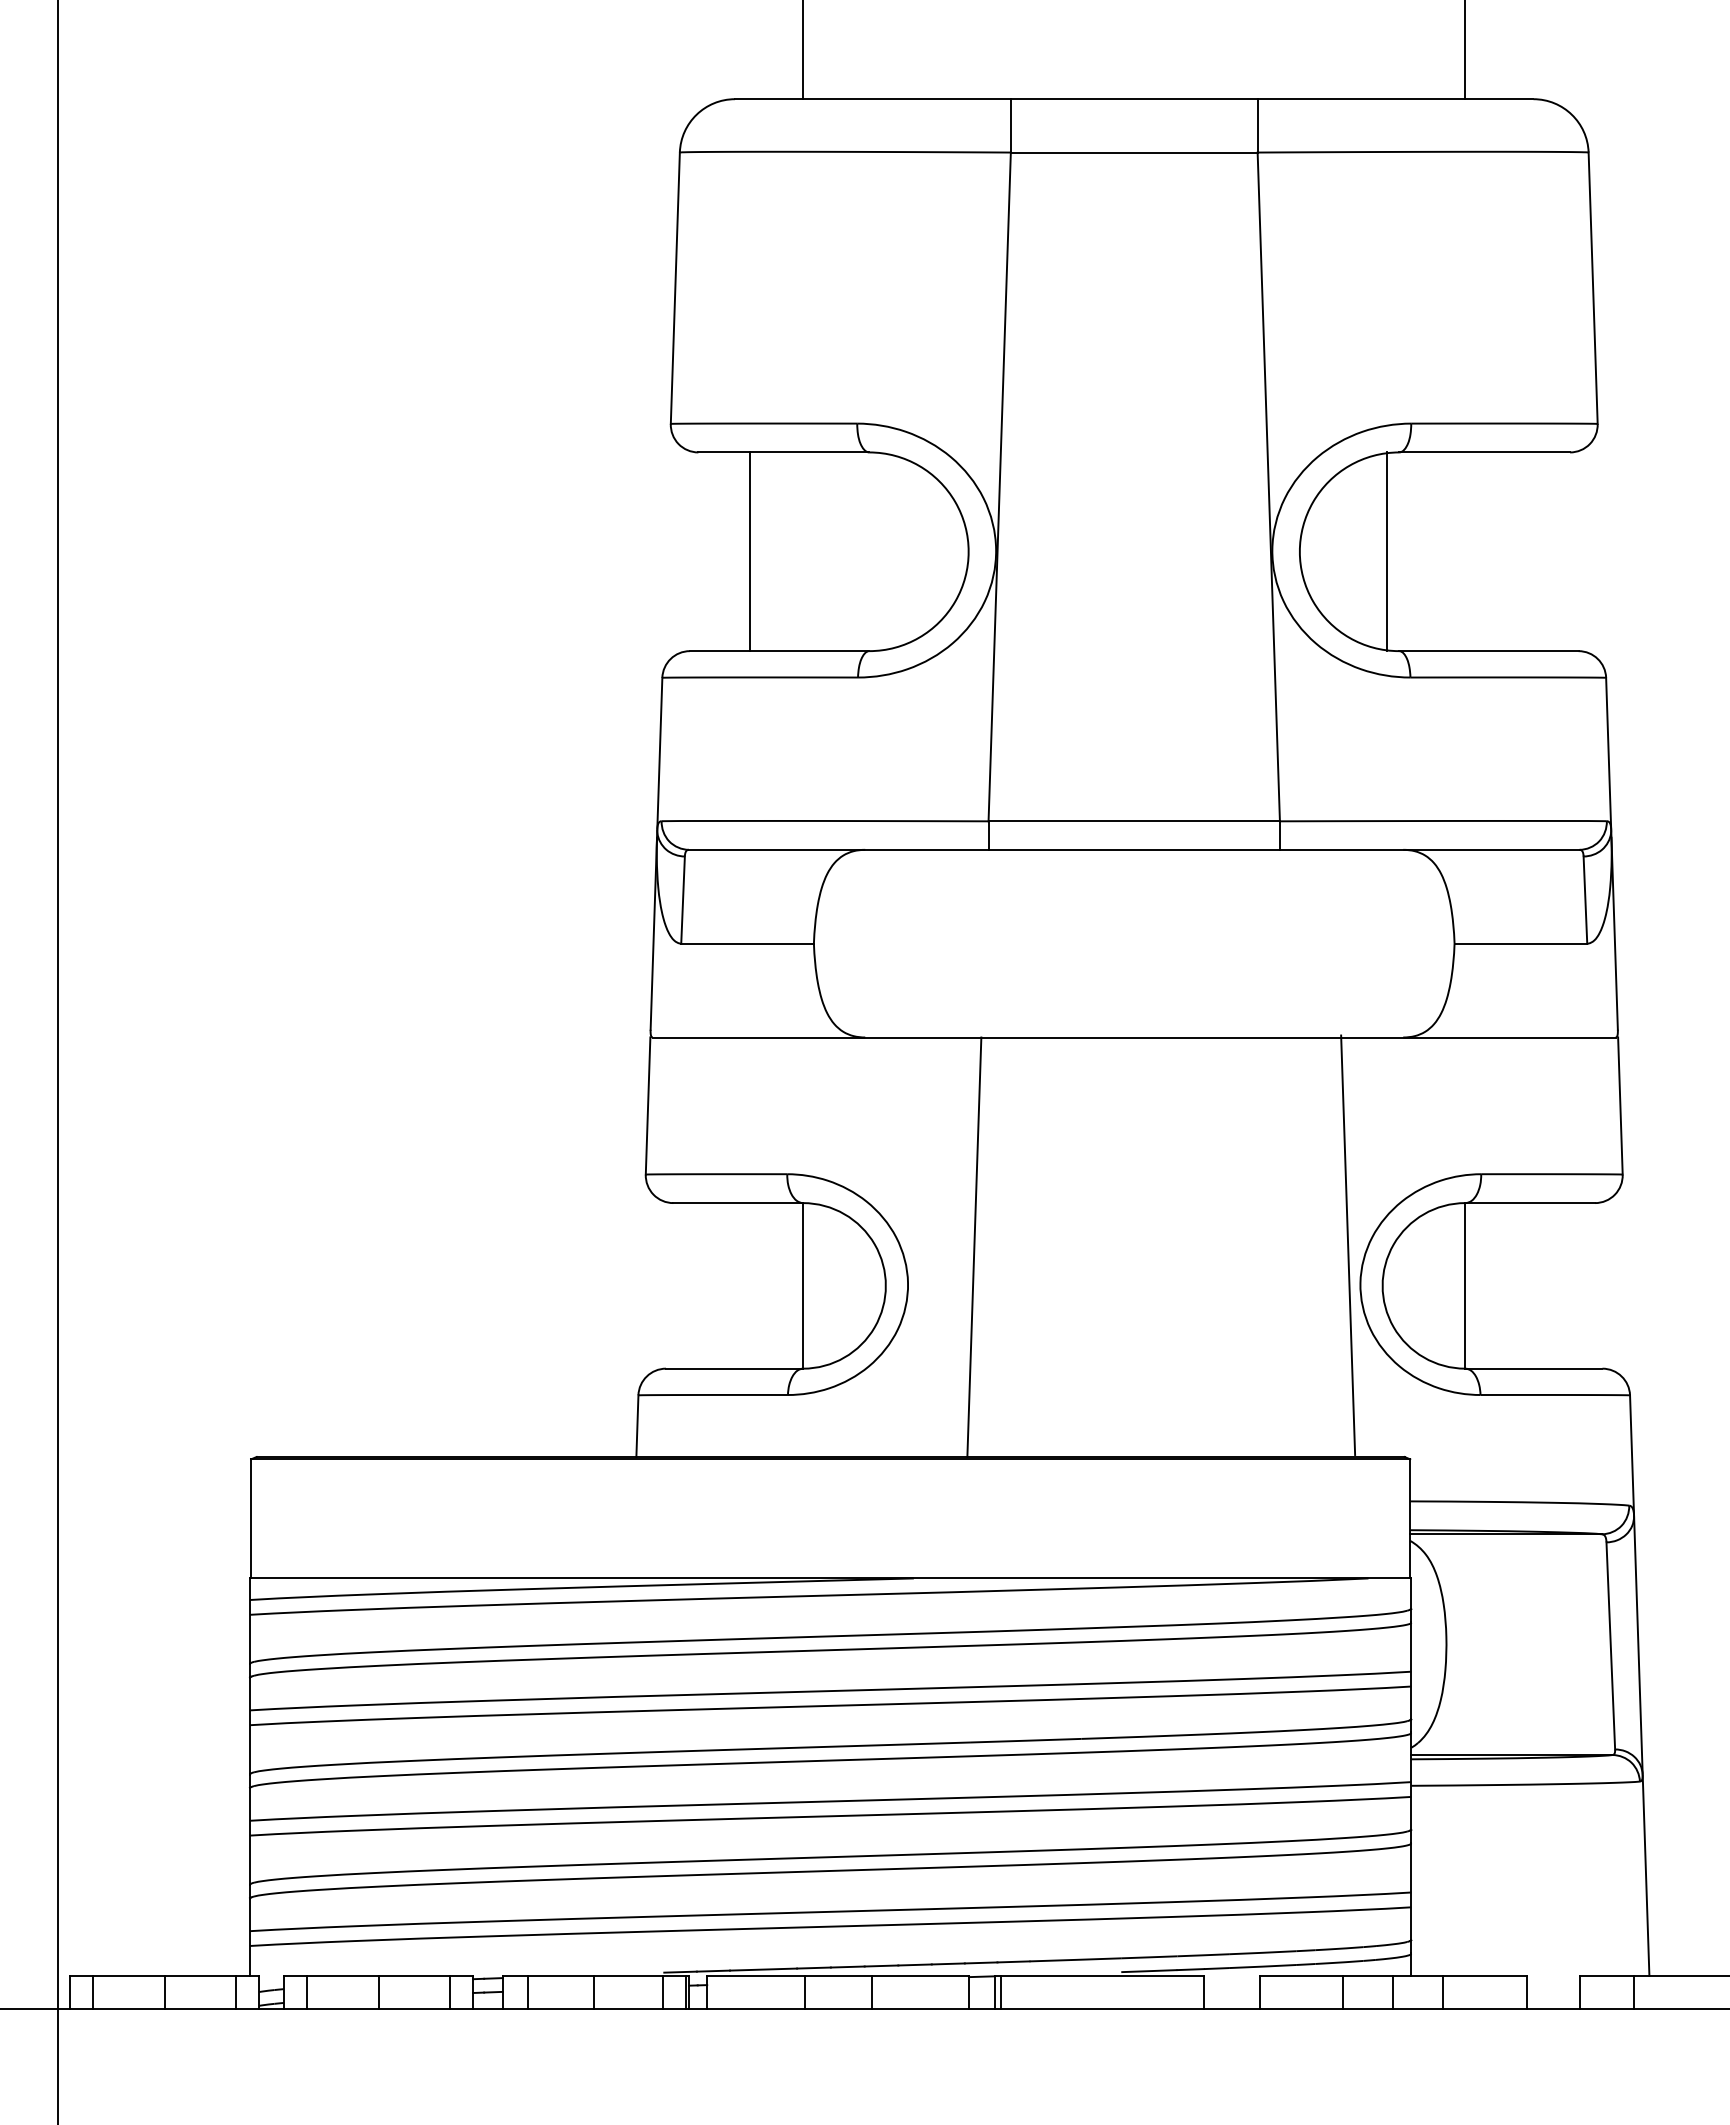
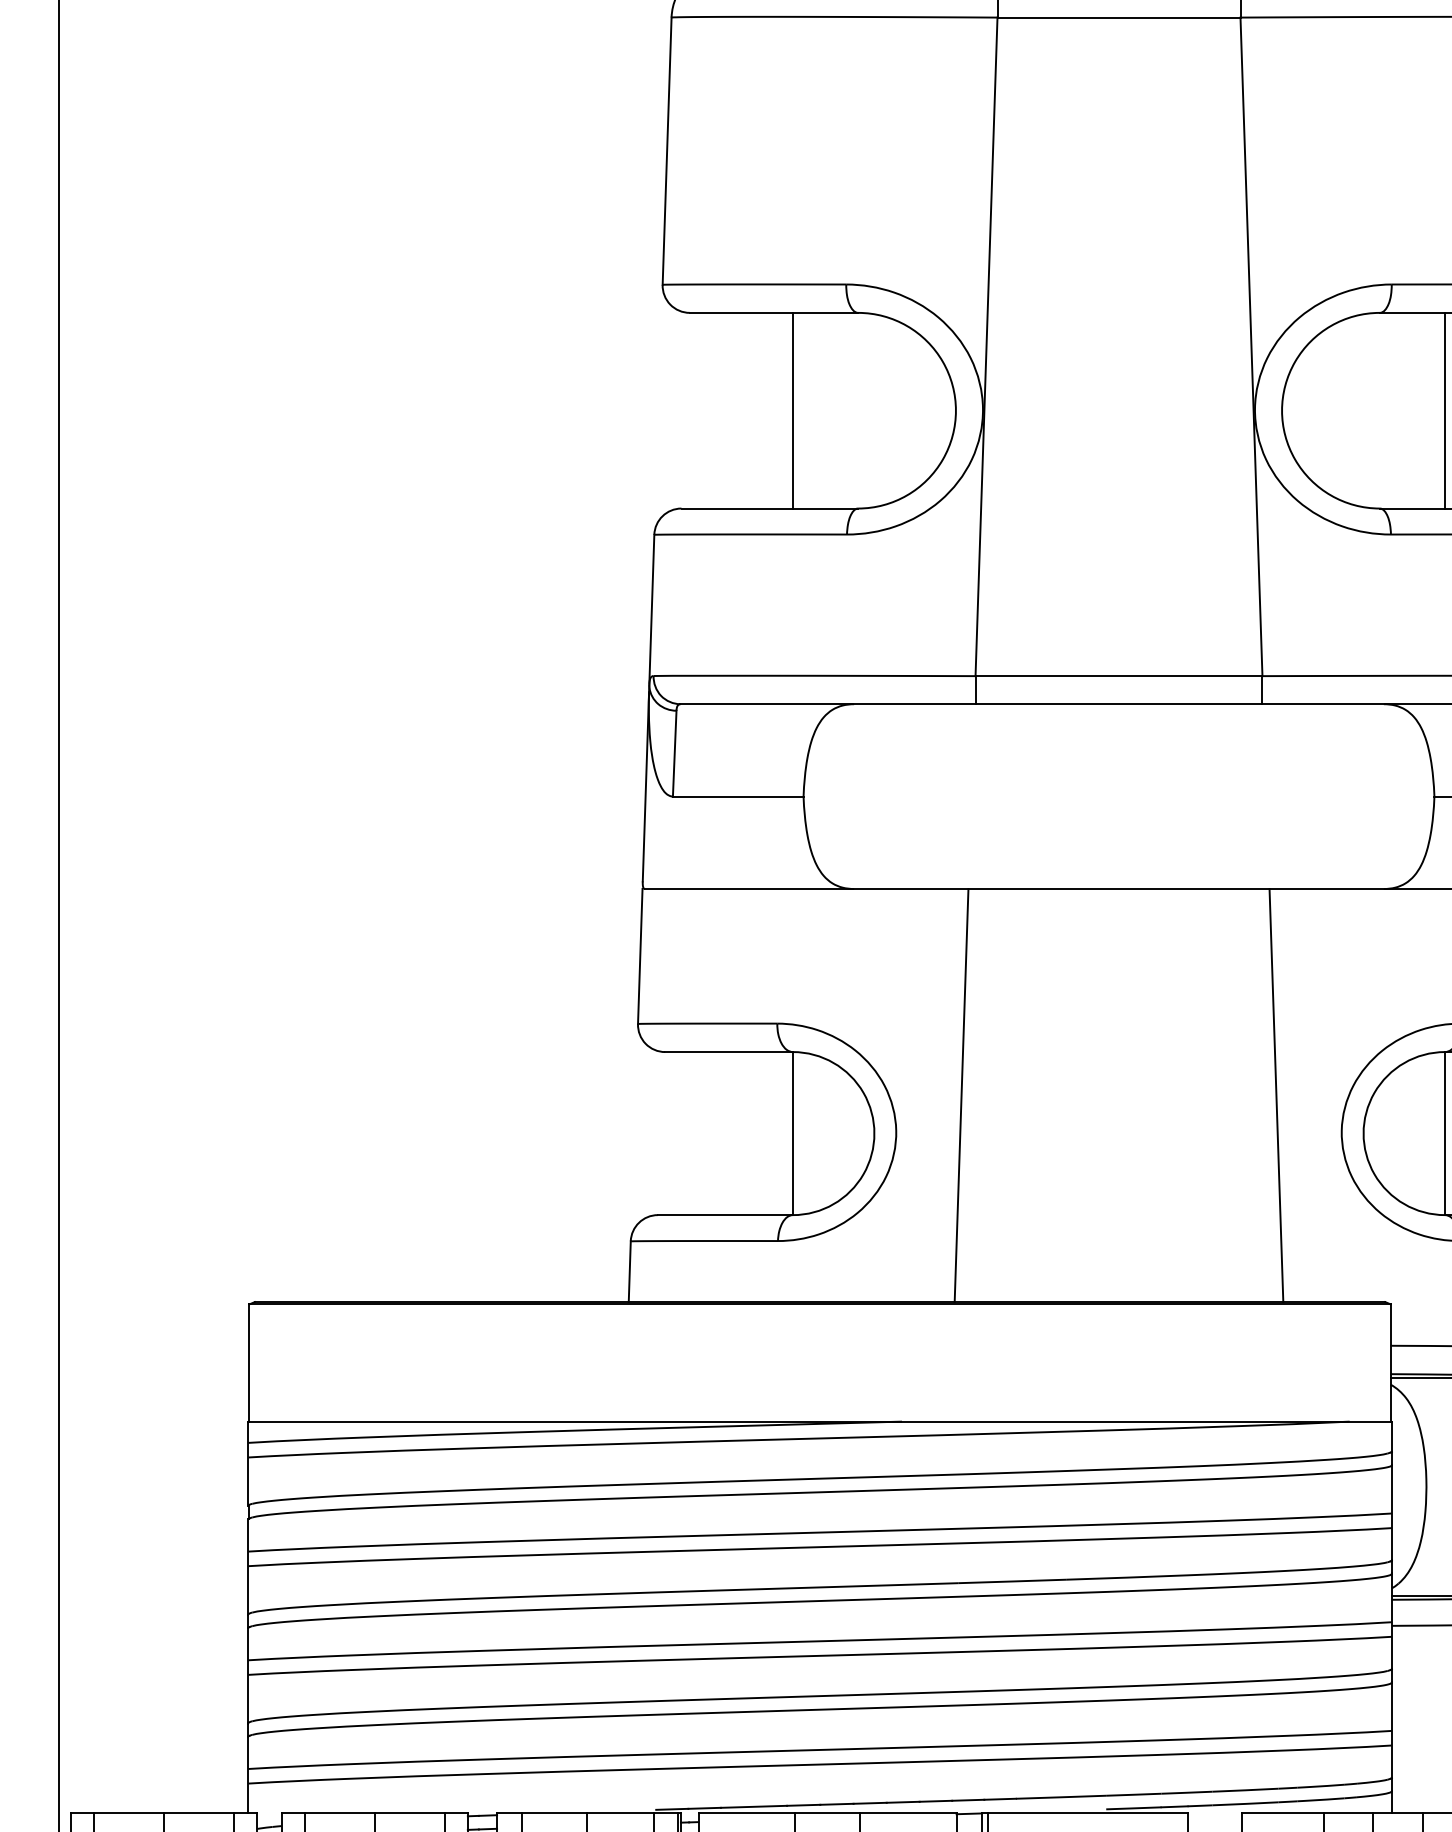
line: (750, 551) -> (793, 410), moved
line: (1387, 551) -> (1445, 410), moved
line: (1348, 1244) -> (1276, 1094), moved

